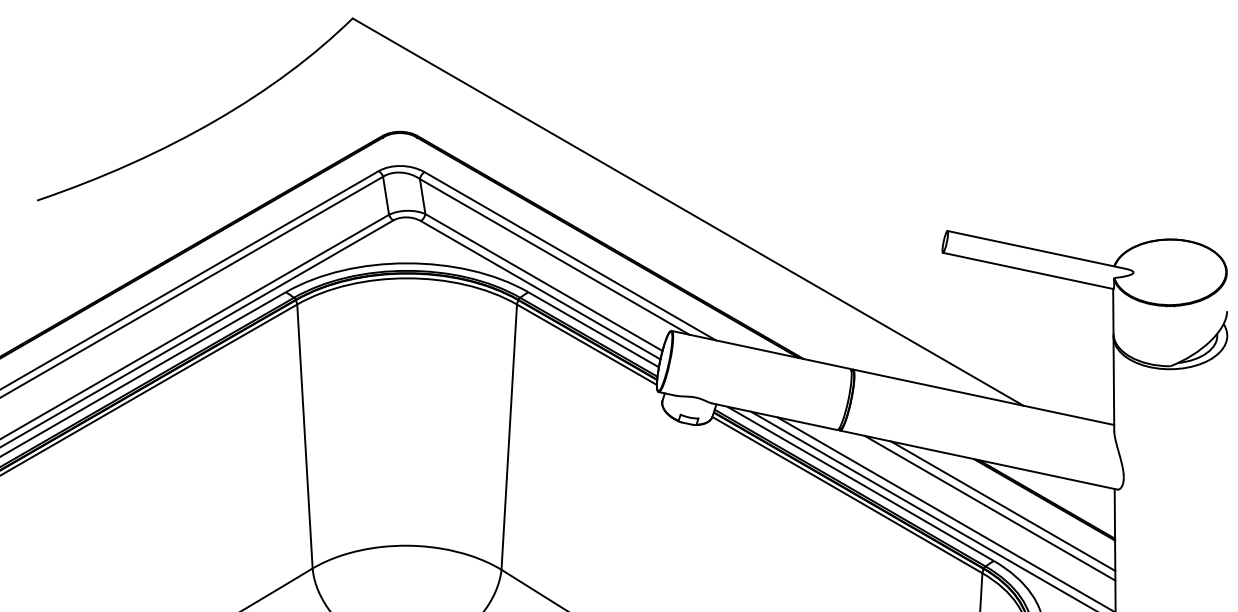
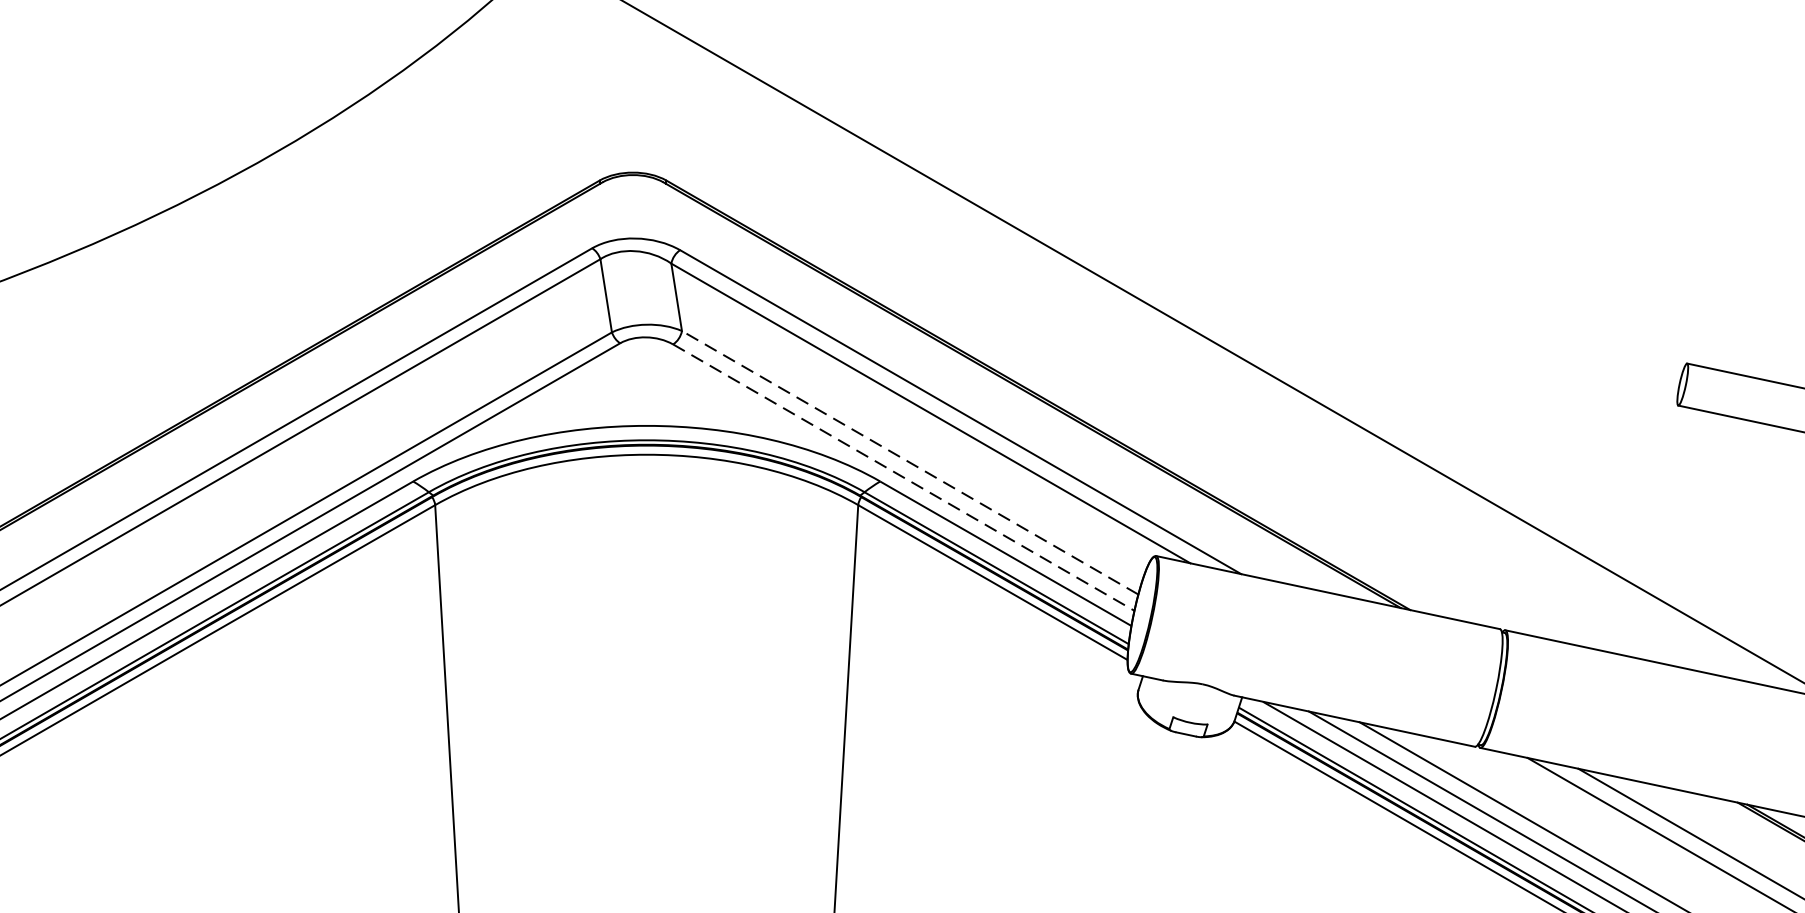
line: (543, 282) -> (909, 462), solid -> dashed
line: (541, 290) -> (905, 478), solid -> dashed

